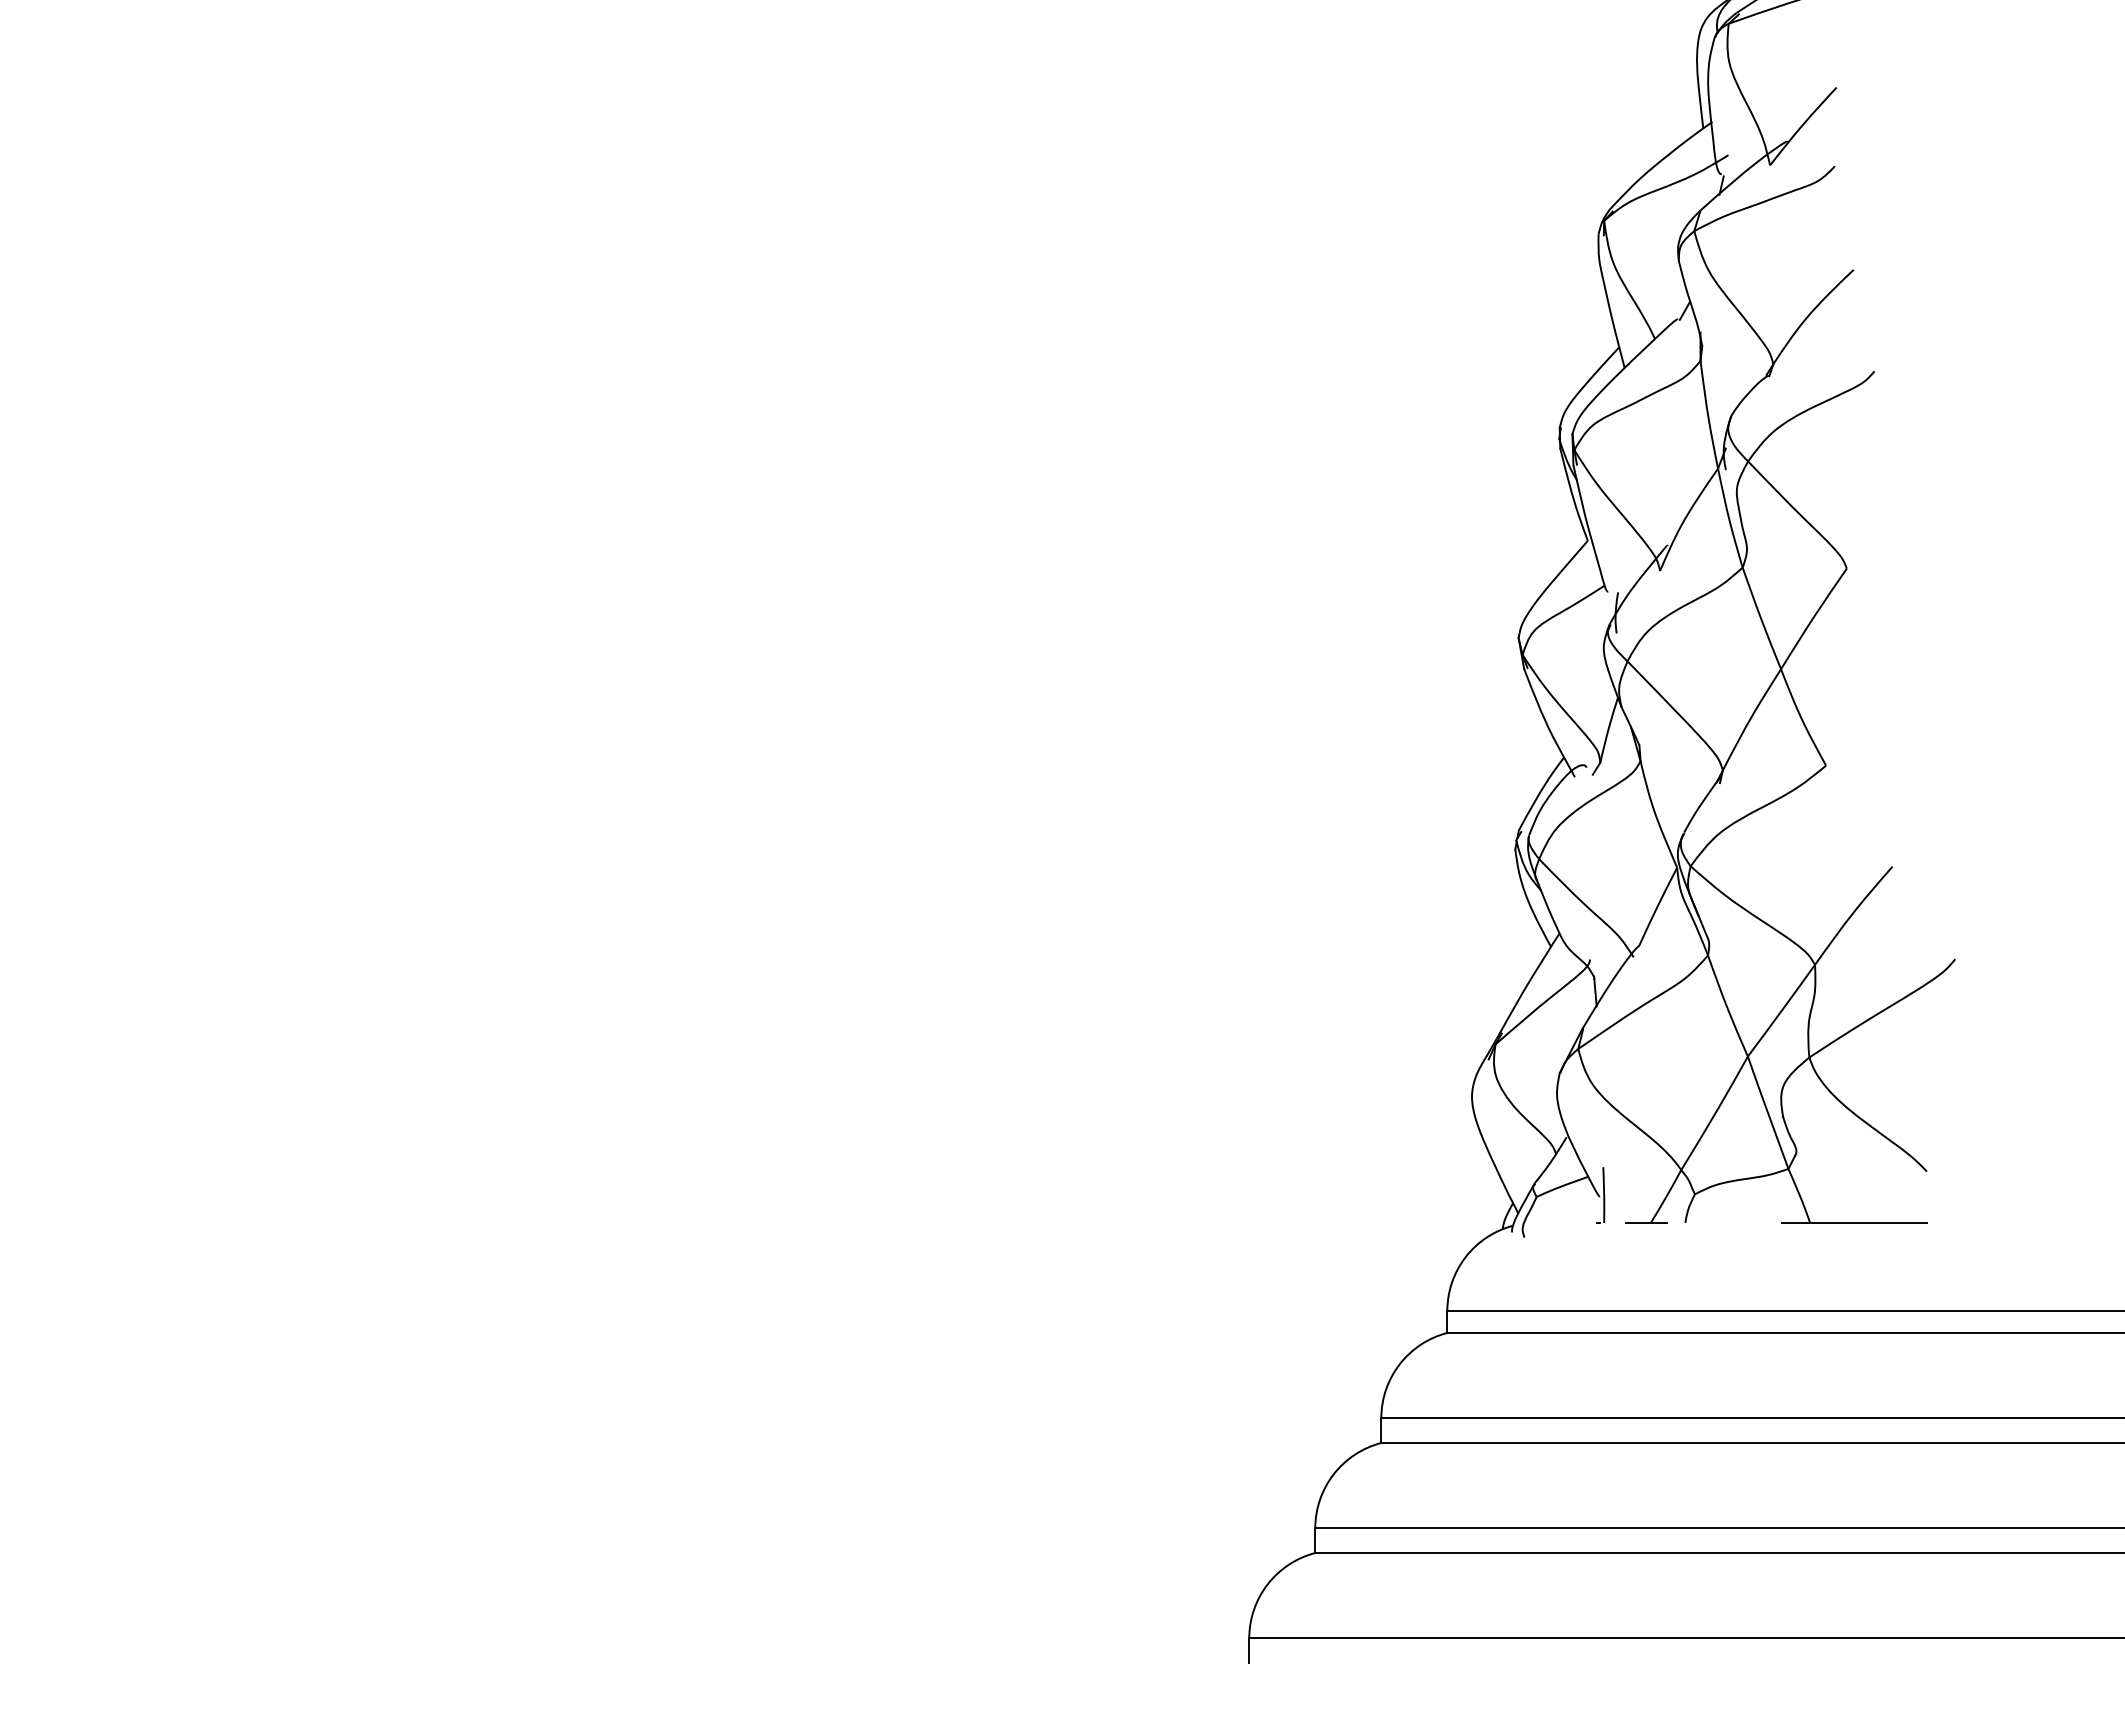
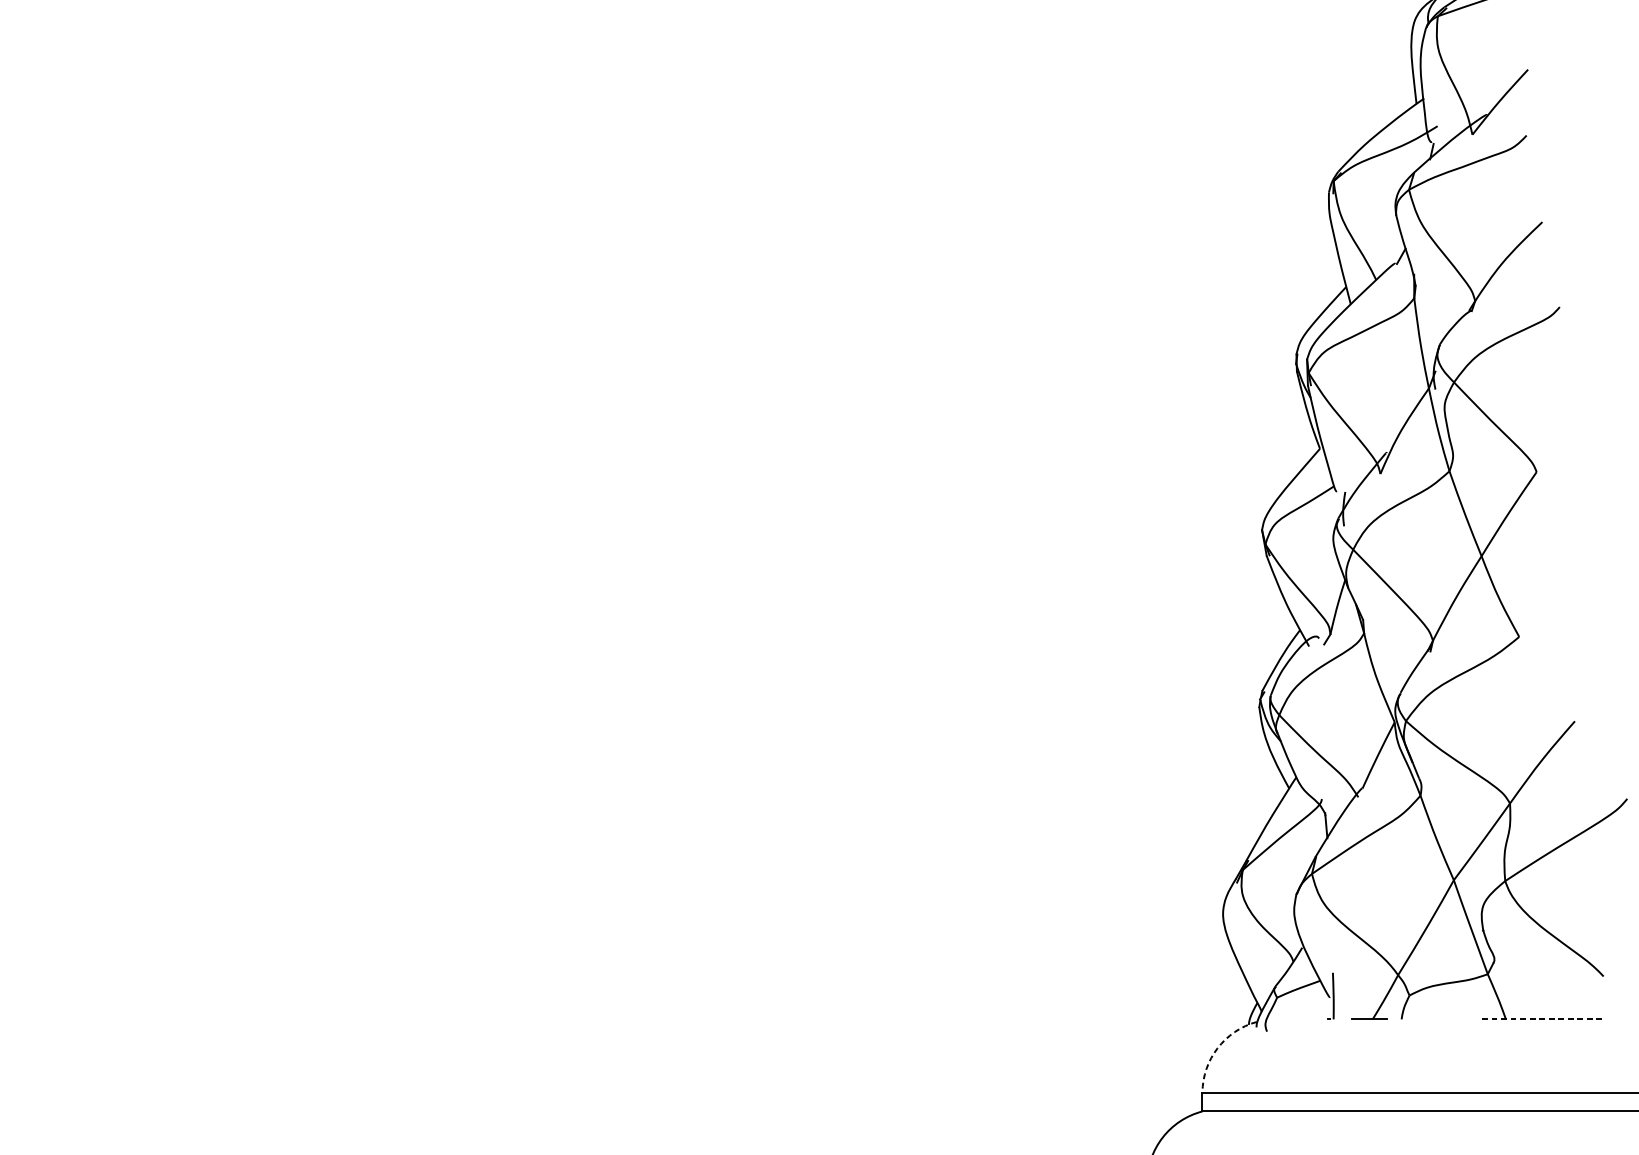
line: (1854, 1222) -> (1543, 1019), solid -> dashed
arc: (1465, 1257) -> (1217, 1048), solid -> dashed

